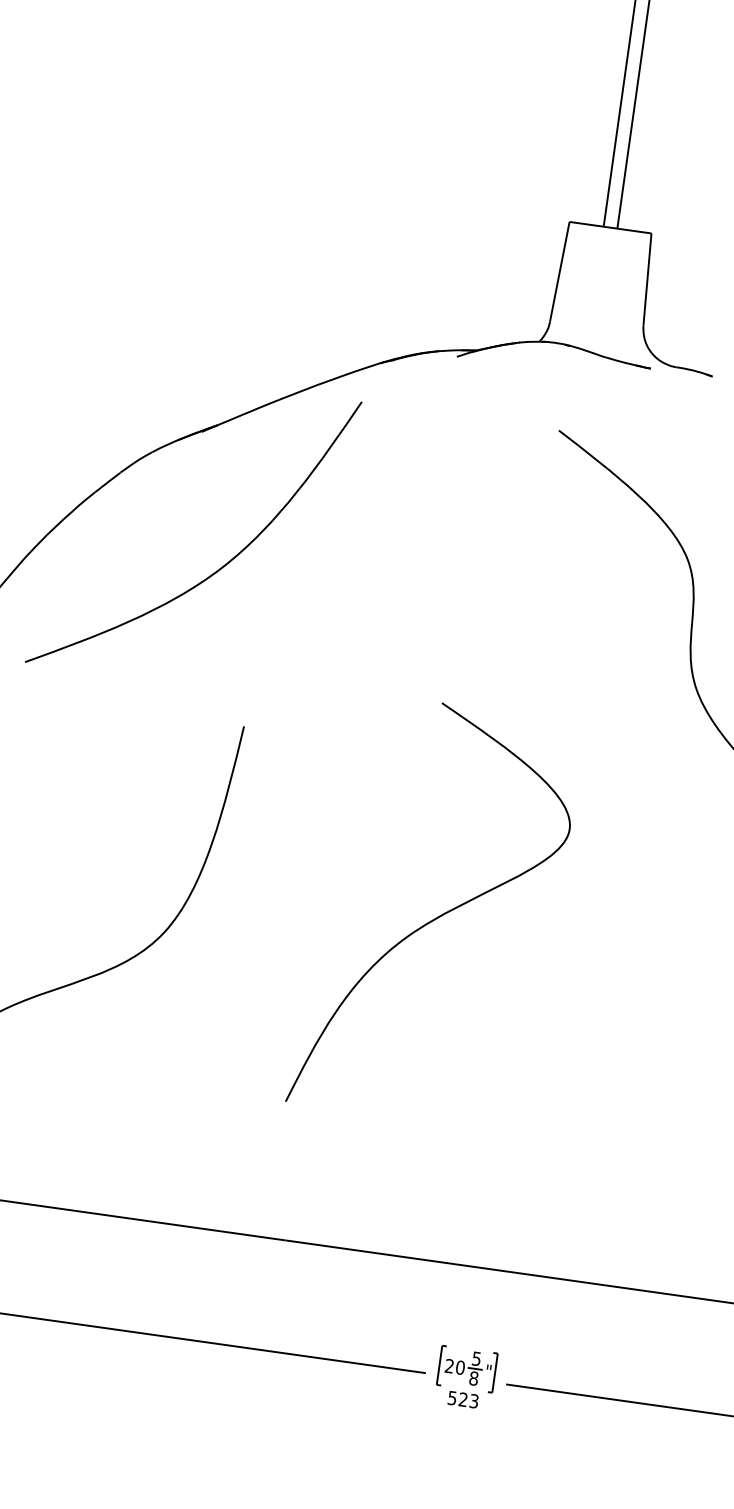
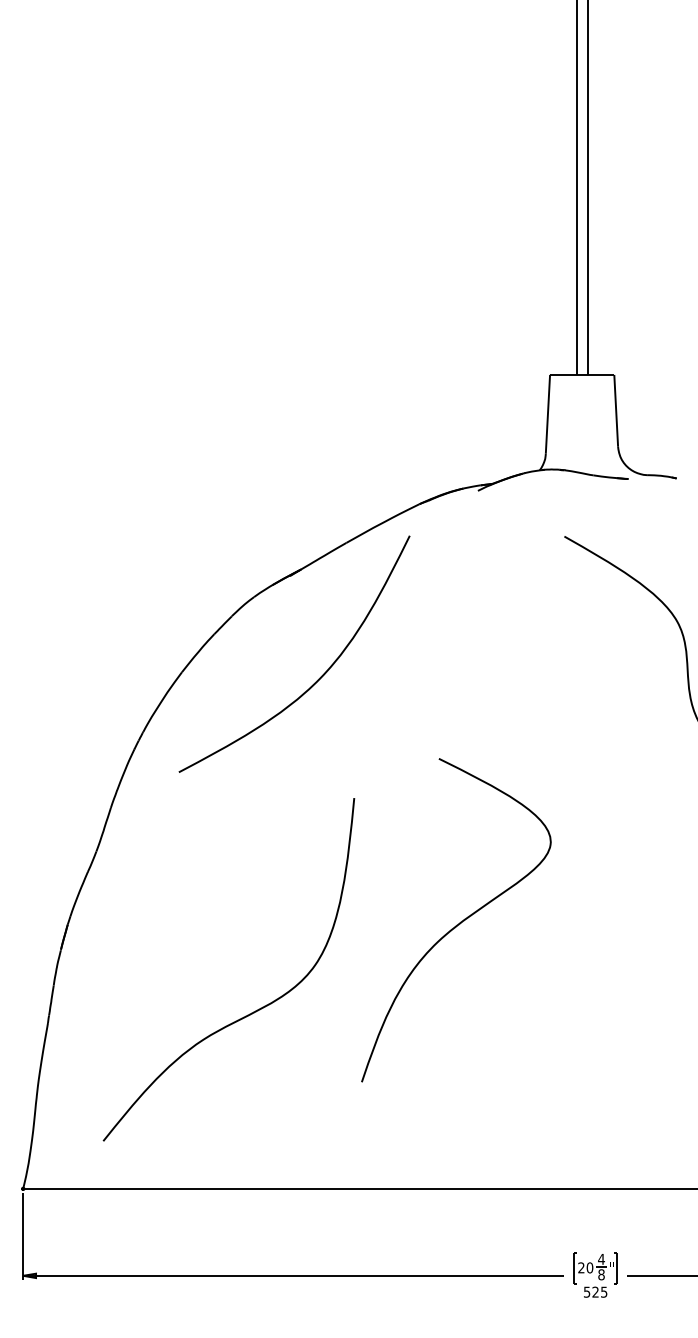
curve: (438, 915) -> (459, 922), moved
text: (476, 1359) -> (601, 1259), 5 -> 4
text: (474, 1400) -> (604, 1291), 523 -> 525

